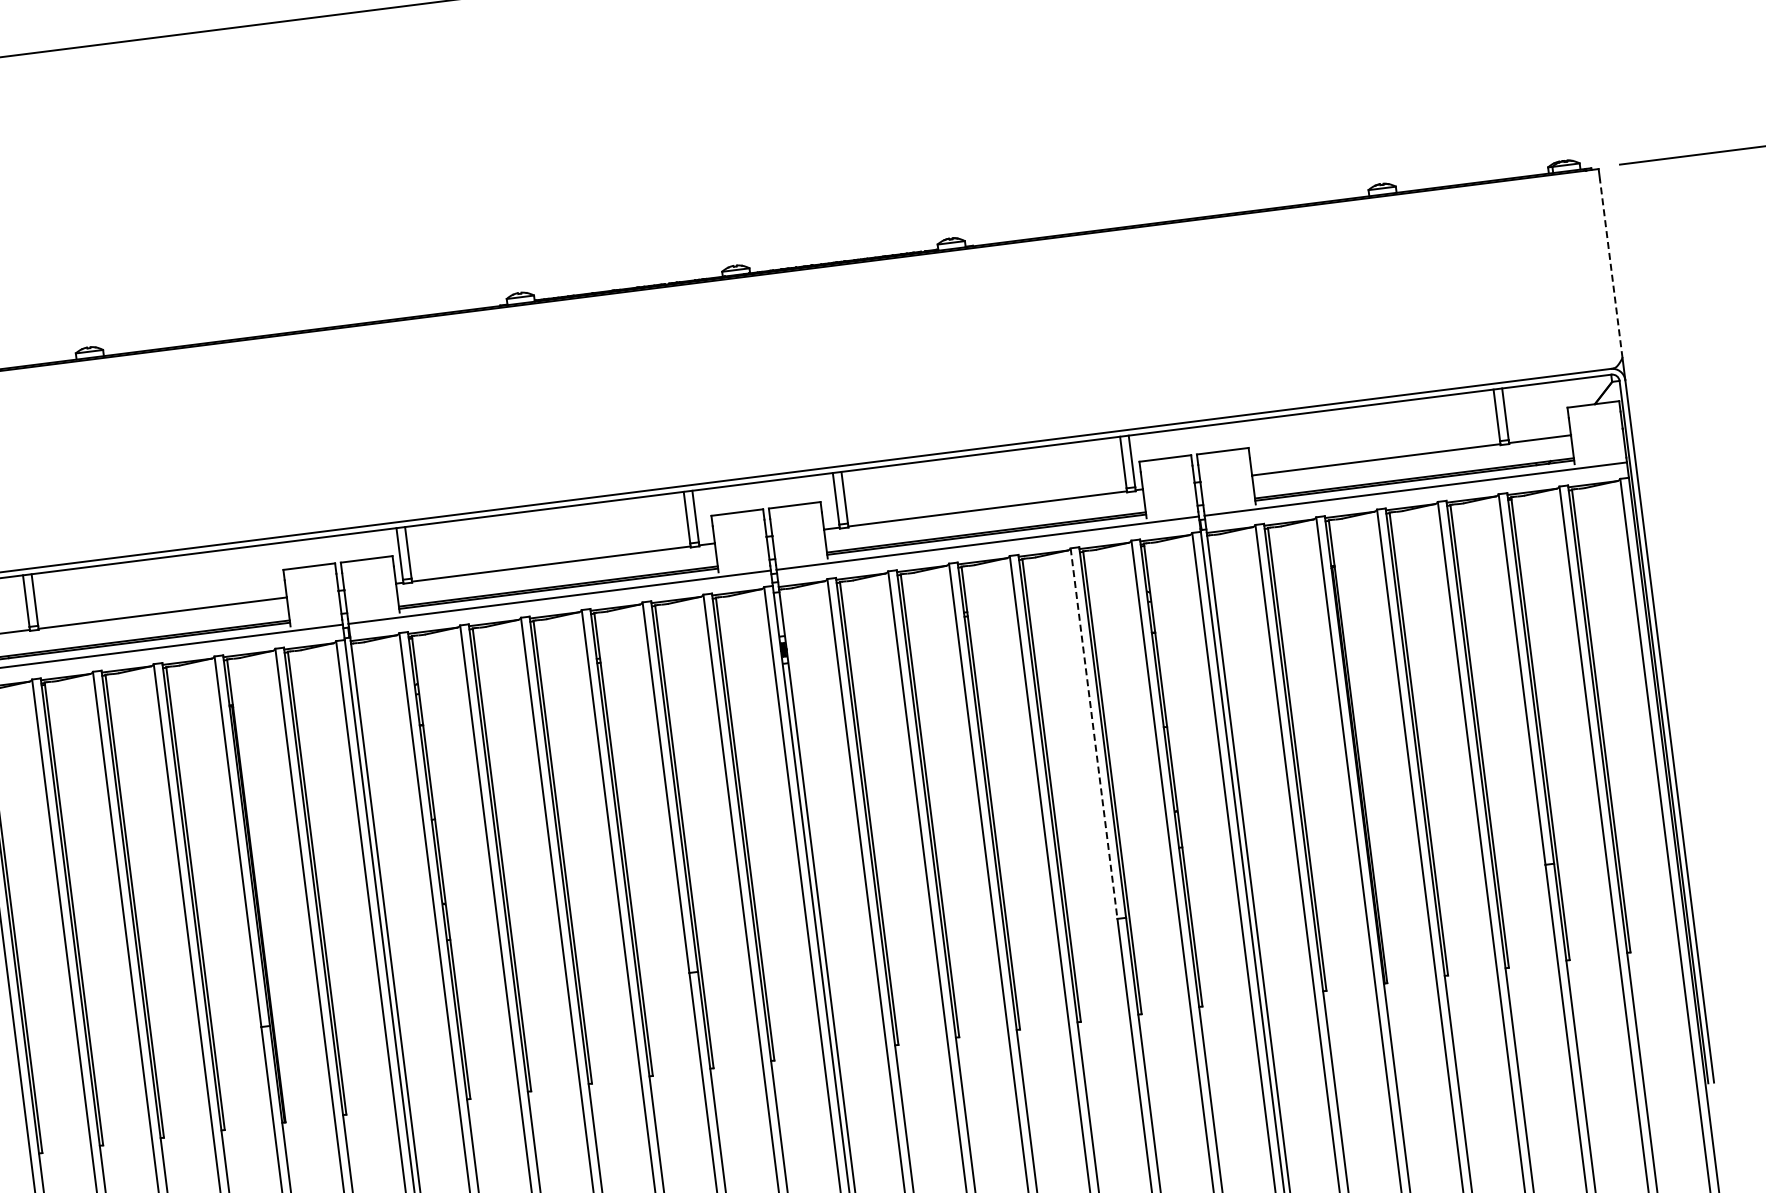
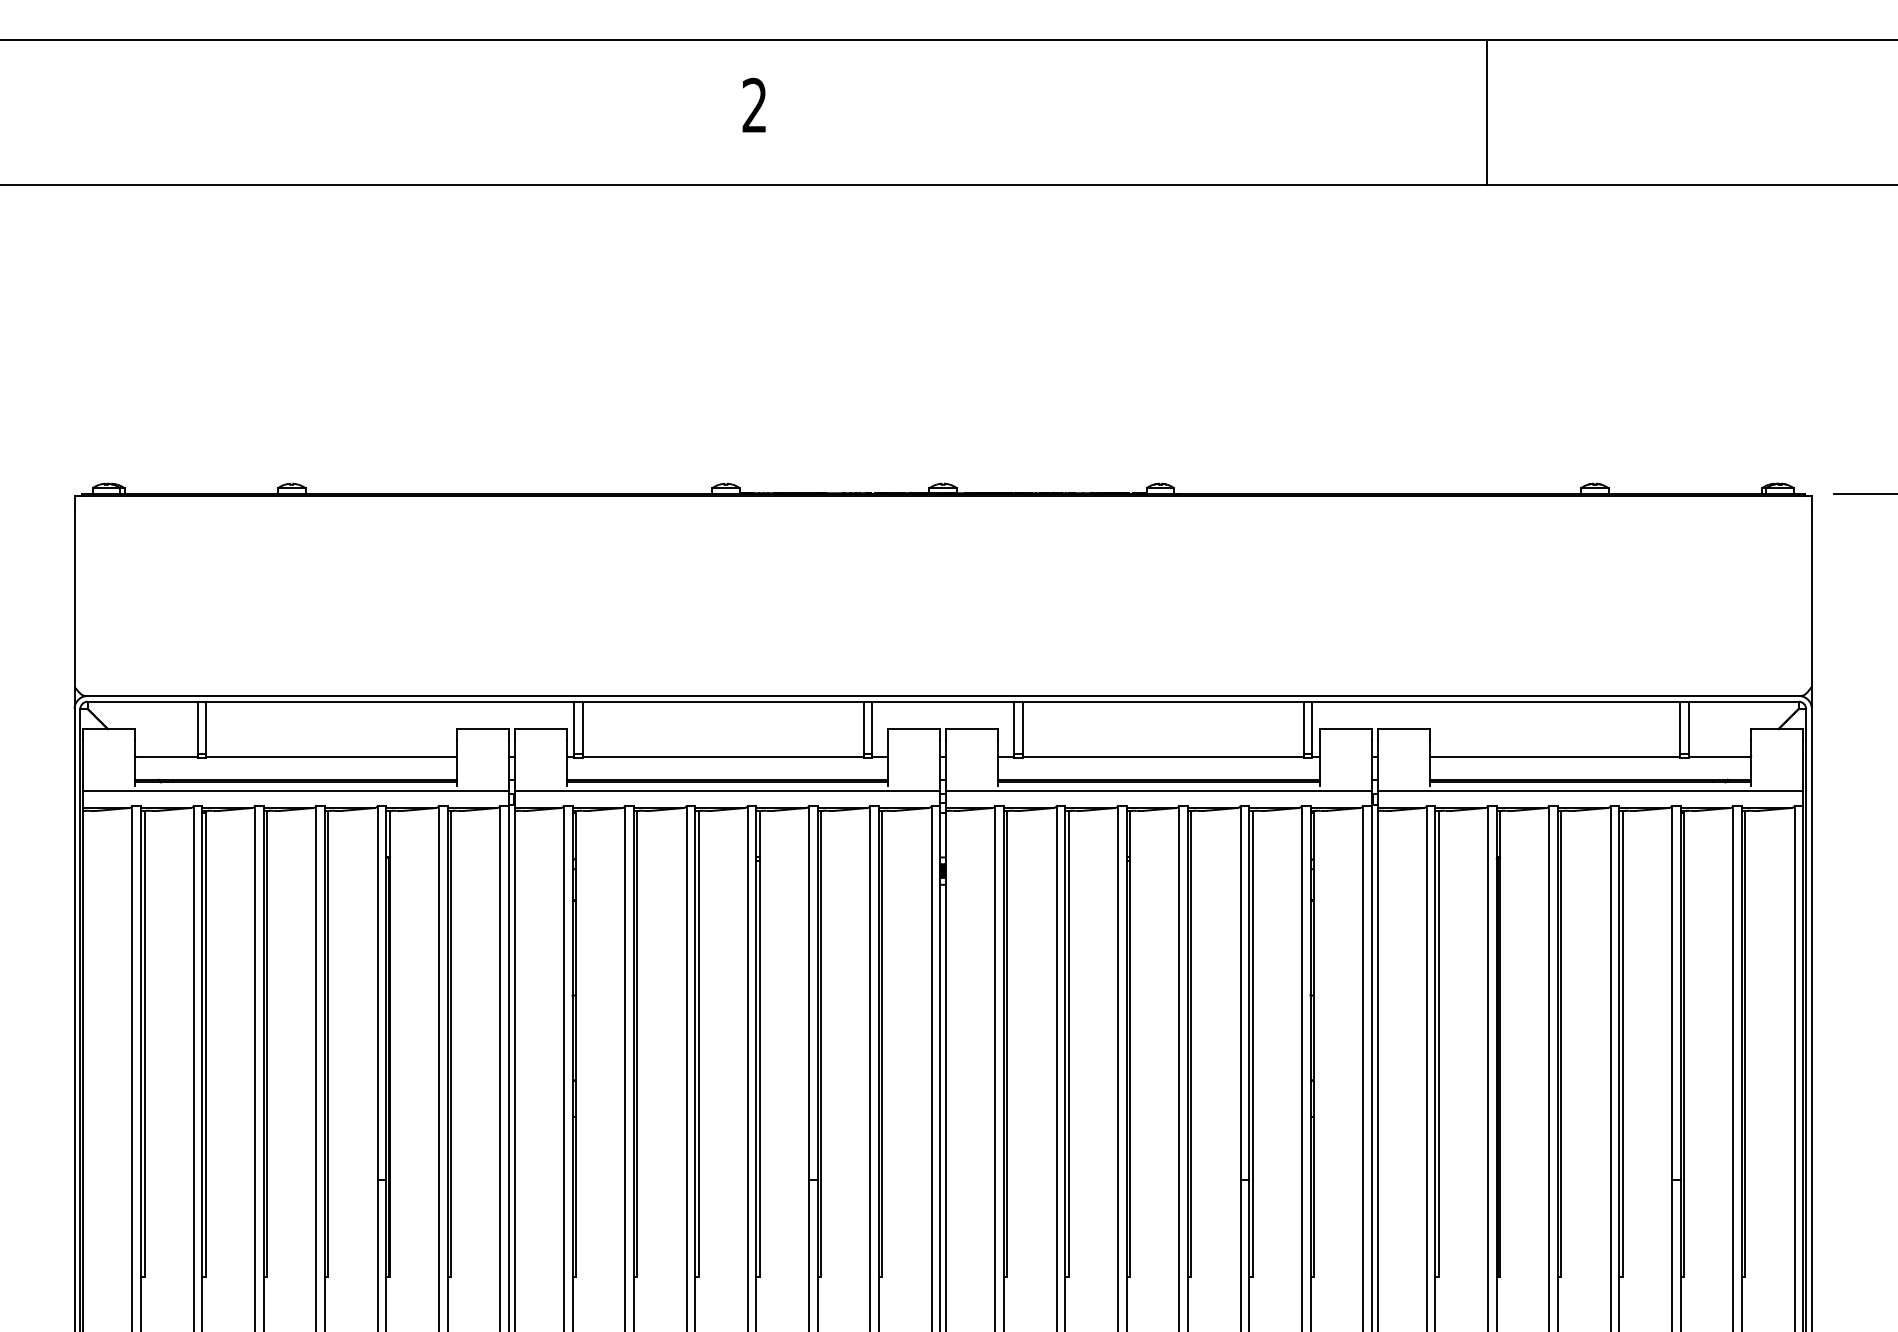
line: (1610, 268) -> (1811, 596), dashed -> solid
line: (1094, 734) -> (1240, 993), dashed -> solid

